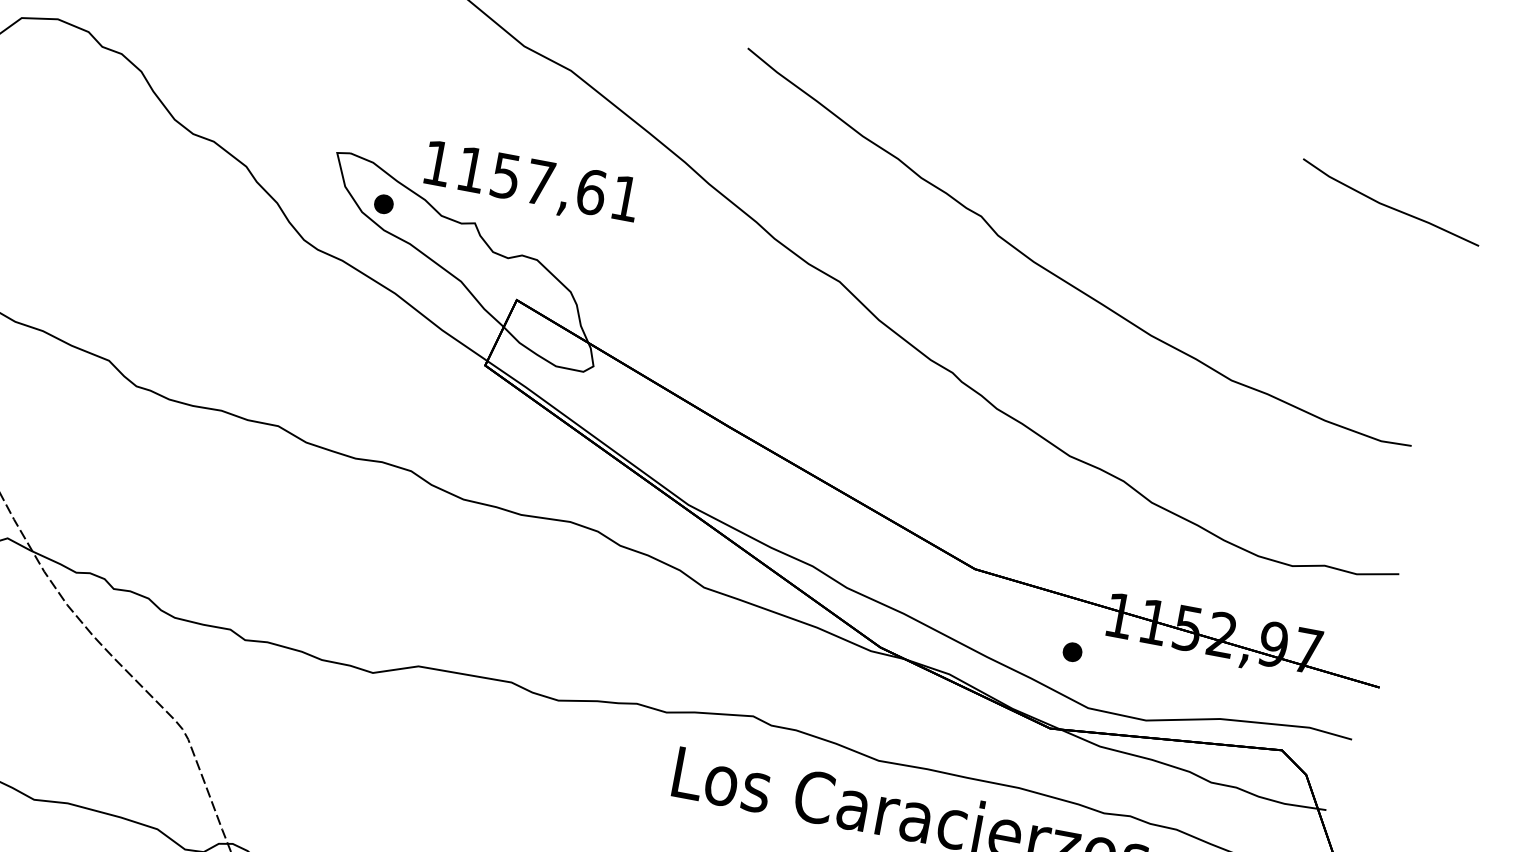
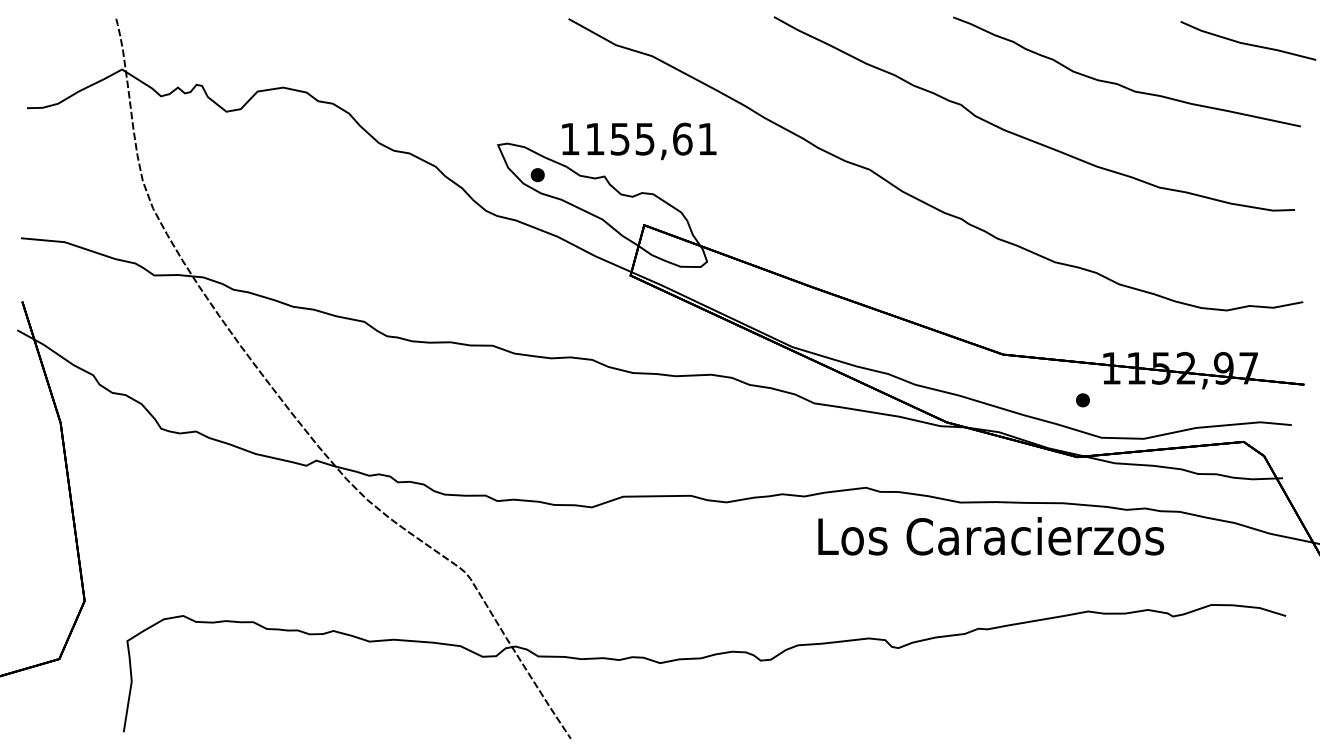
text: (539, 182) -> (644, 139), 1157,61 -> 1155,61
curve: (1206, 229) -> (1121, 84), added

